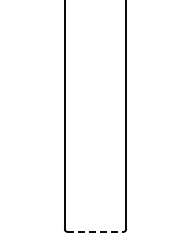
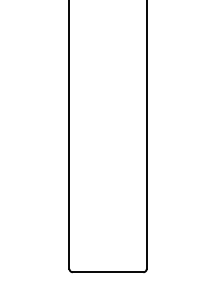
line: (95, 231) -> (108, 271), dashed -> solid

